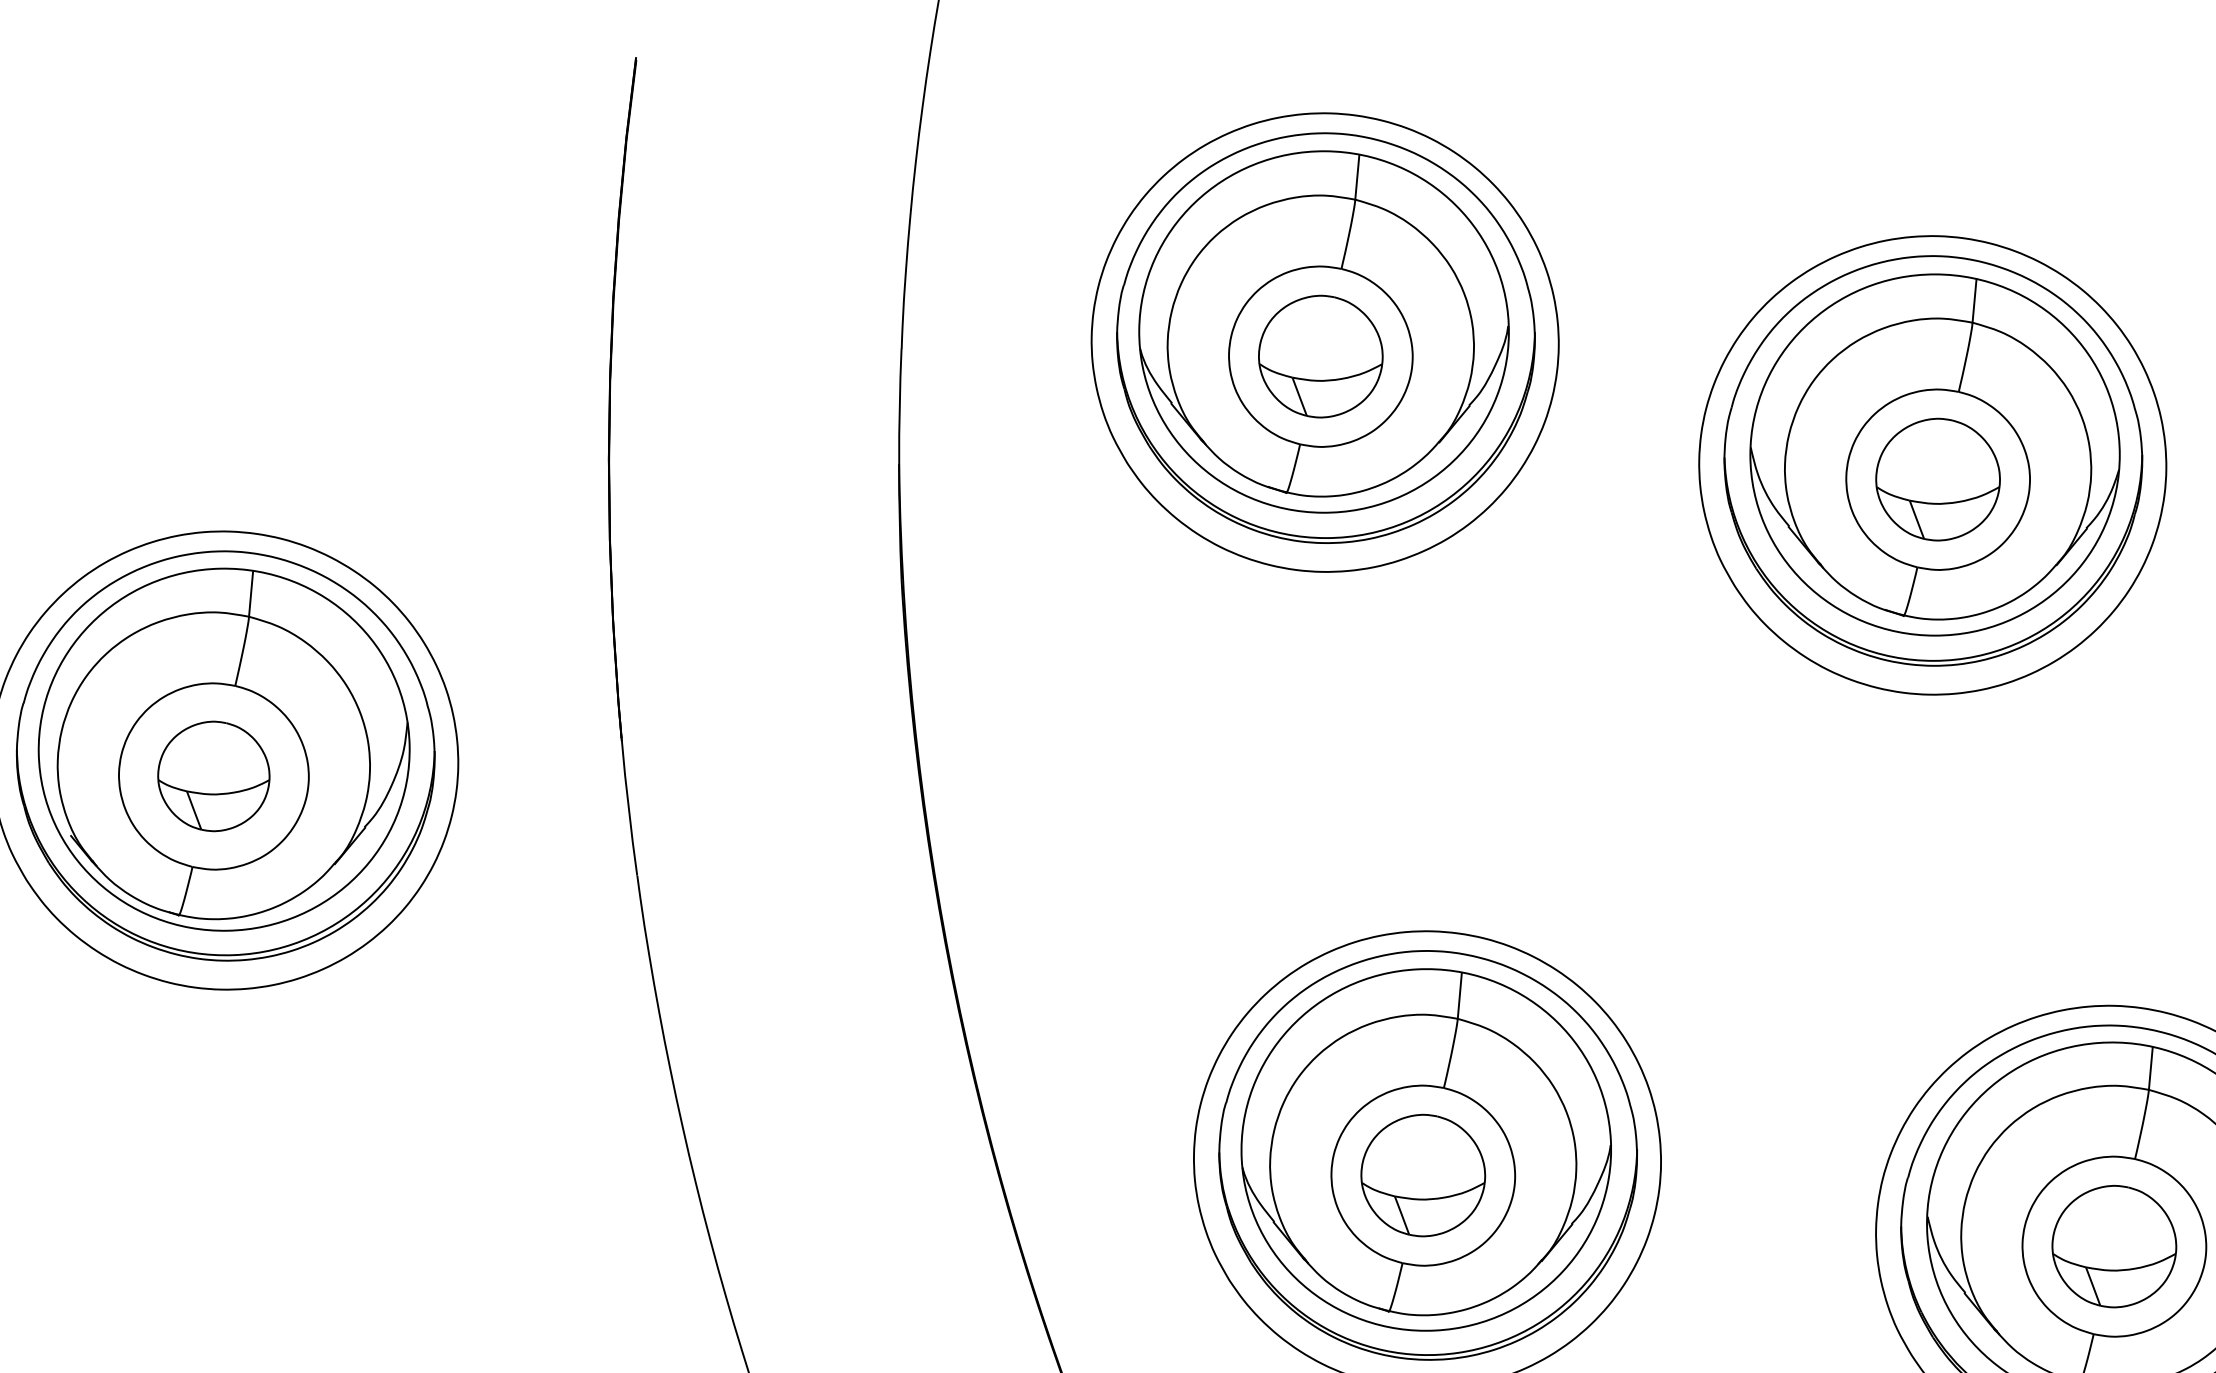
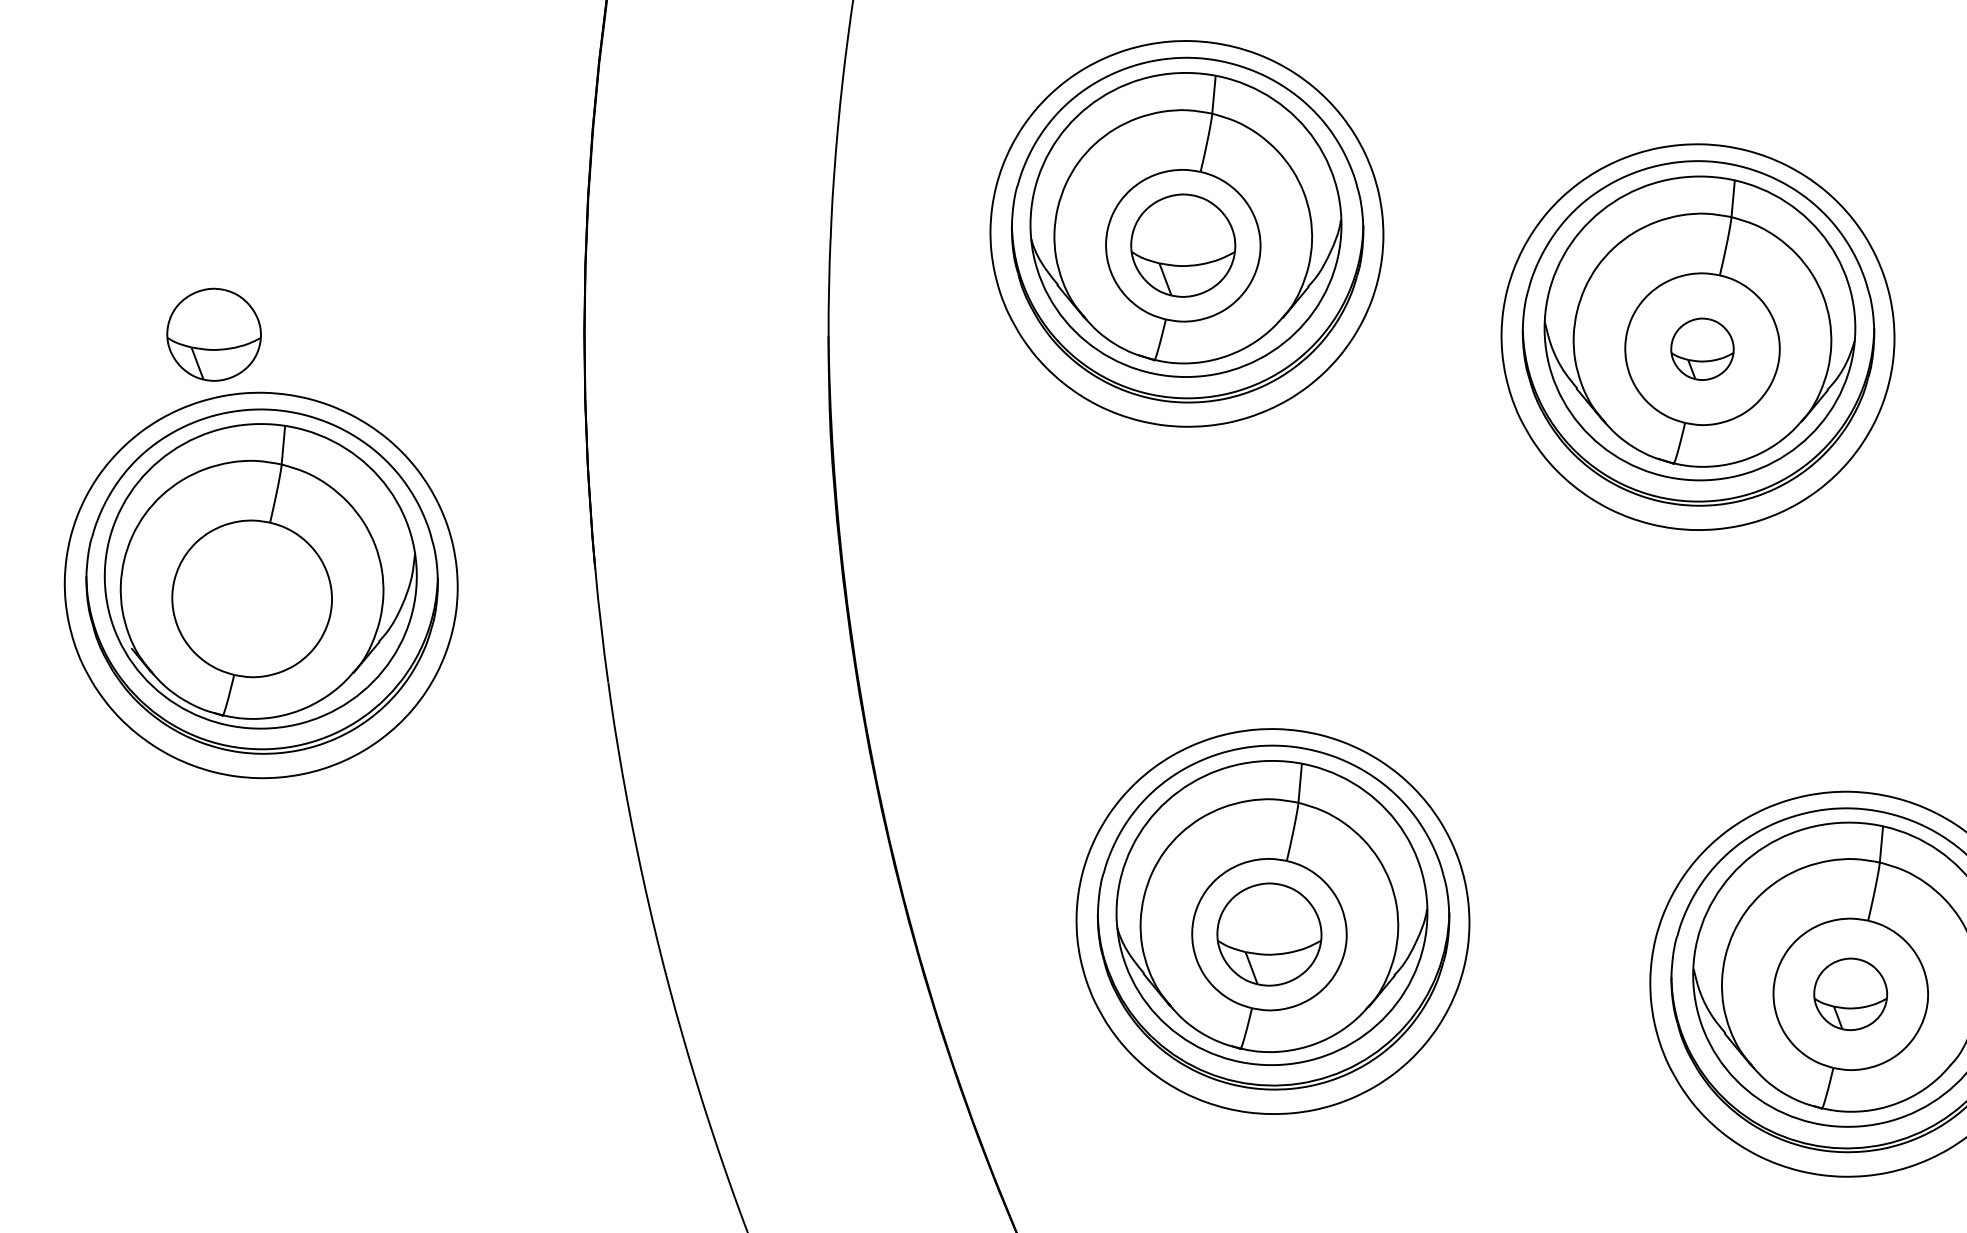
part: (1938, 480) -> (1702, 349), size x0.6
part: (213, 776) -> (213, 334), moved
part: (2114, 1246) -> (1850, 994), size x0.7

